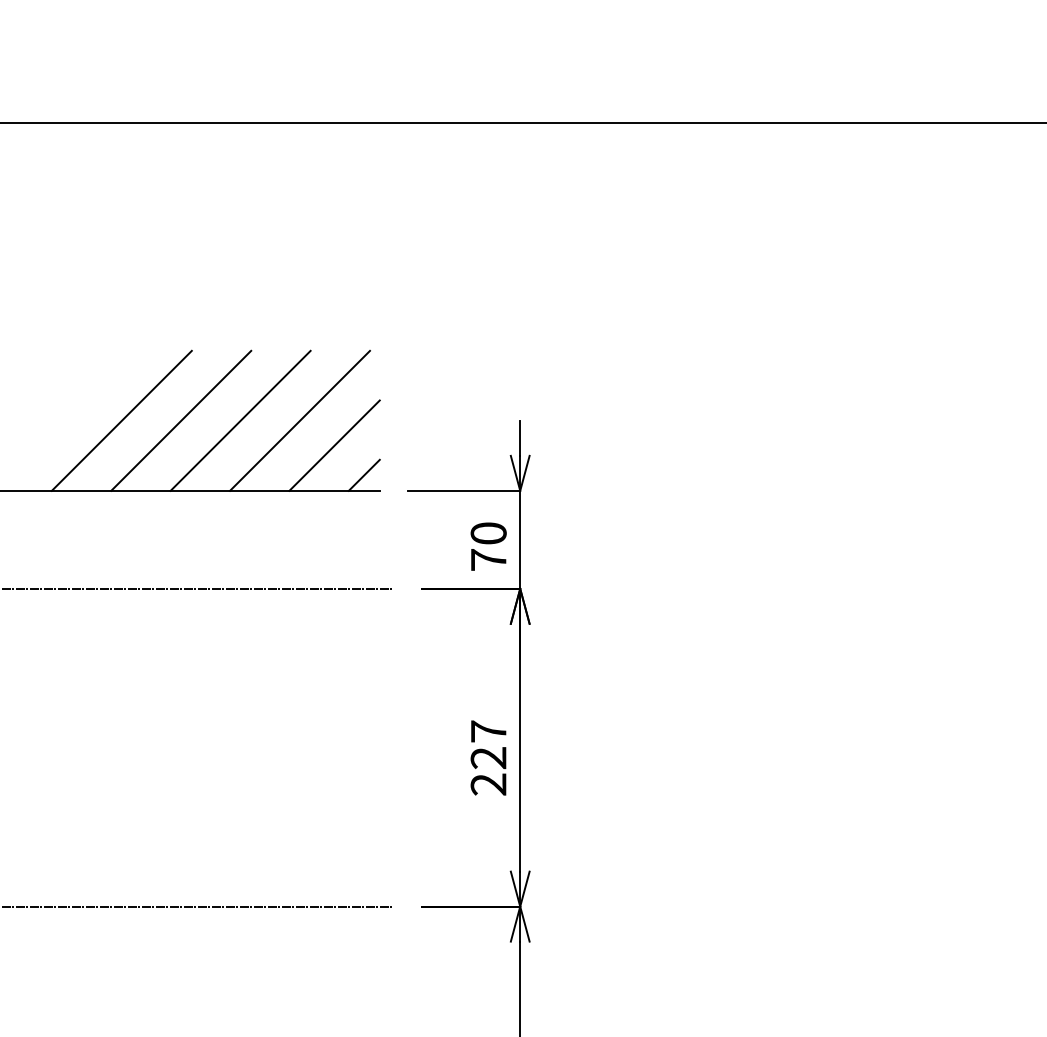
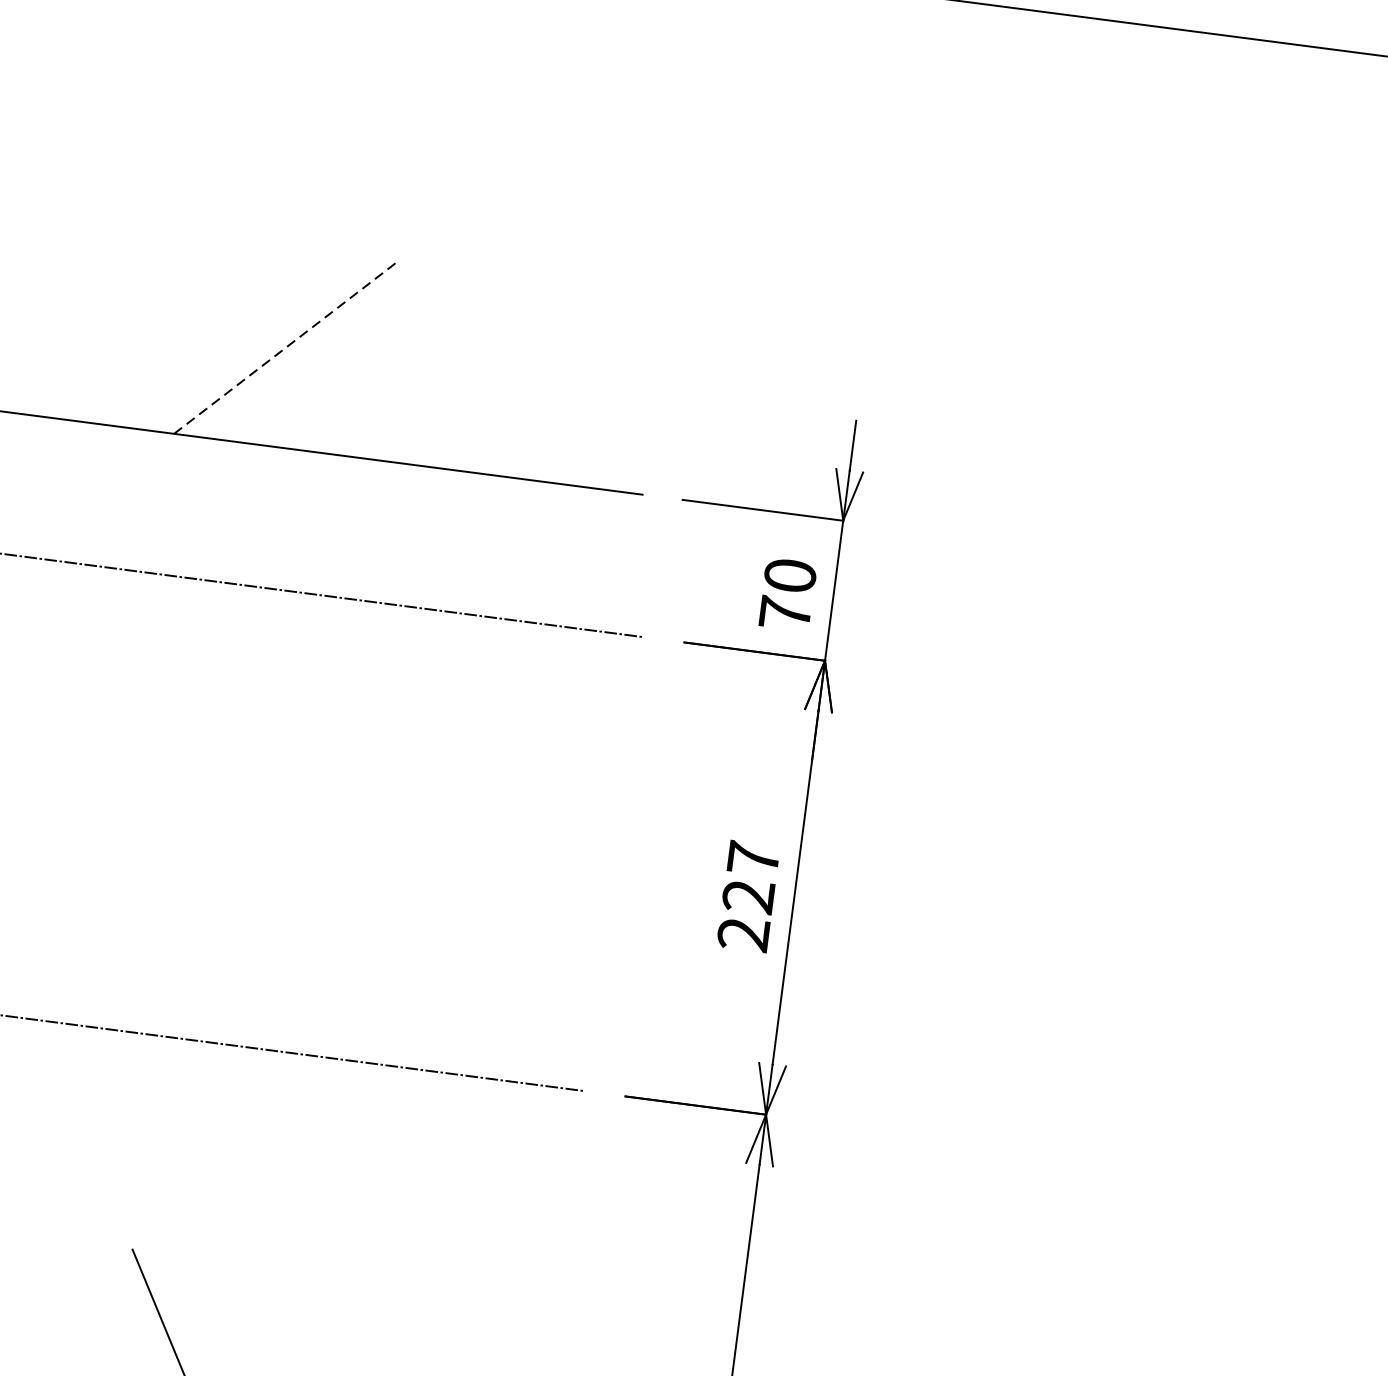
line: (121, 420) -> (286, 346), solid -> dashed
line: (181, 420) -> (372, 357), removed
line: (240, 420) -> (456, 368), removed
line: (300, 420) -> (542, 379), removed
line: (334, 445) -> (586, 421), removed
line: (363, 474) -> (622, 468), removed

